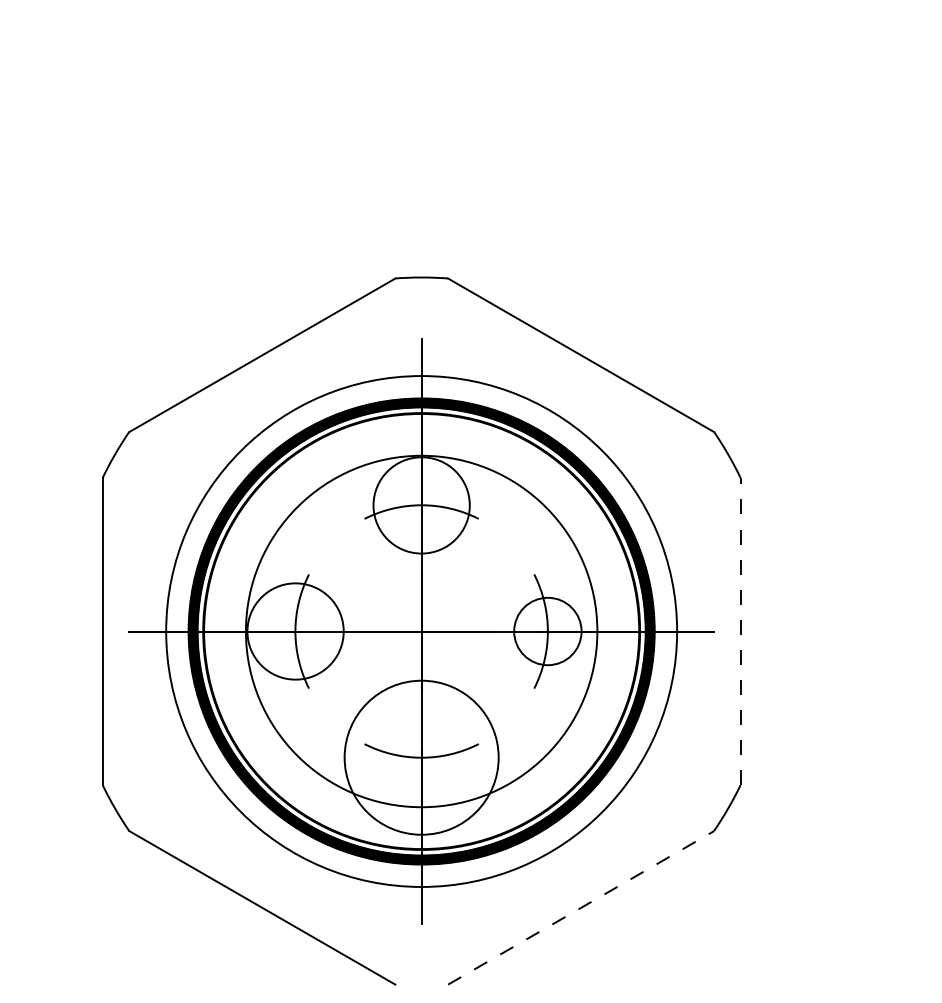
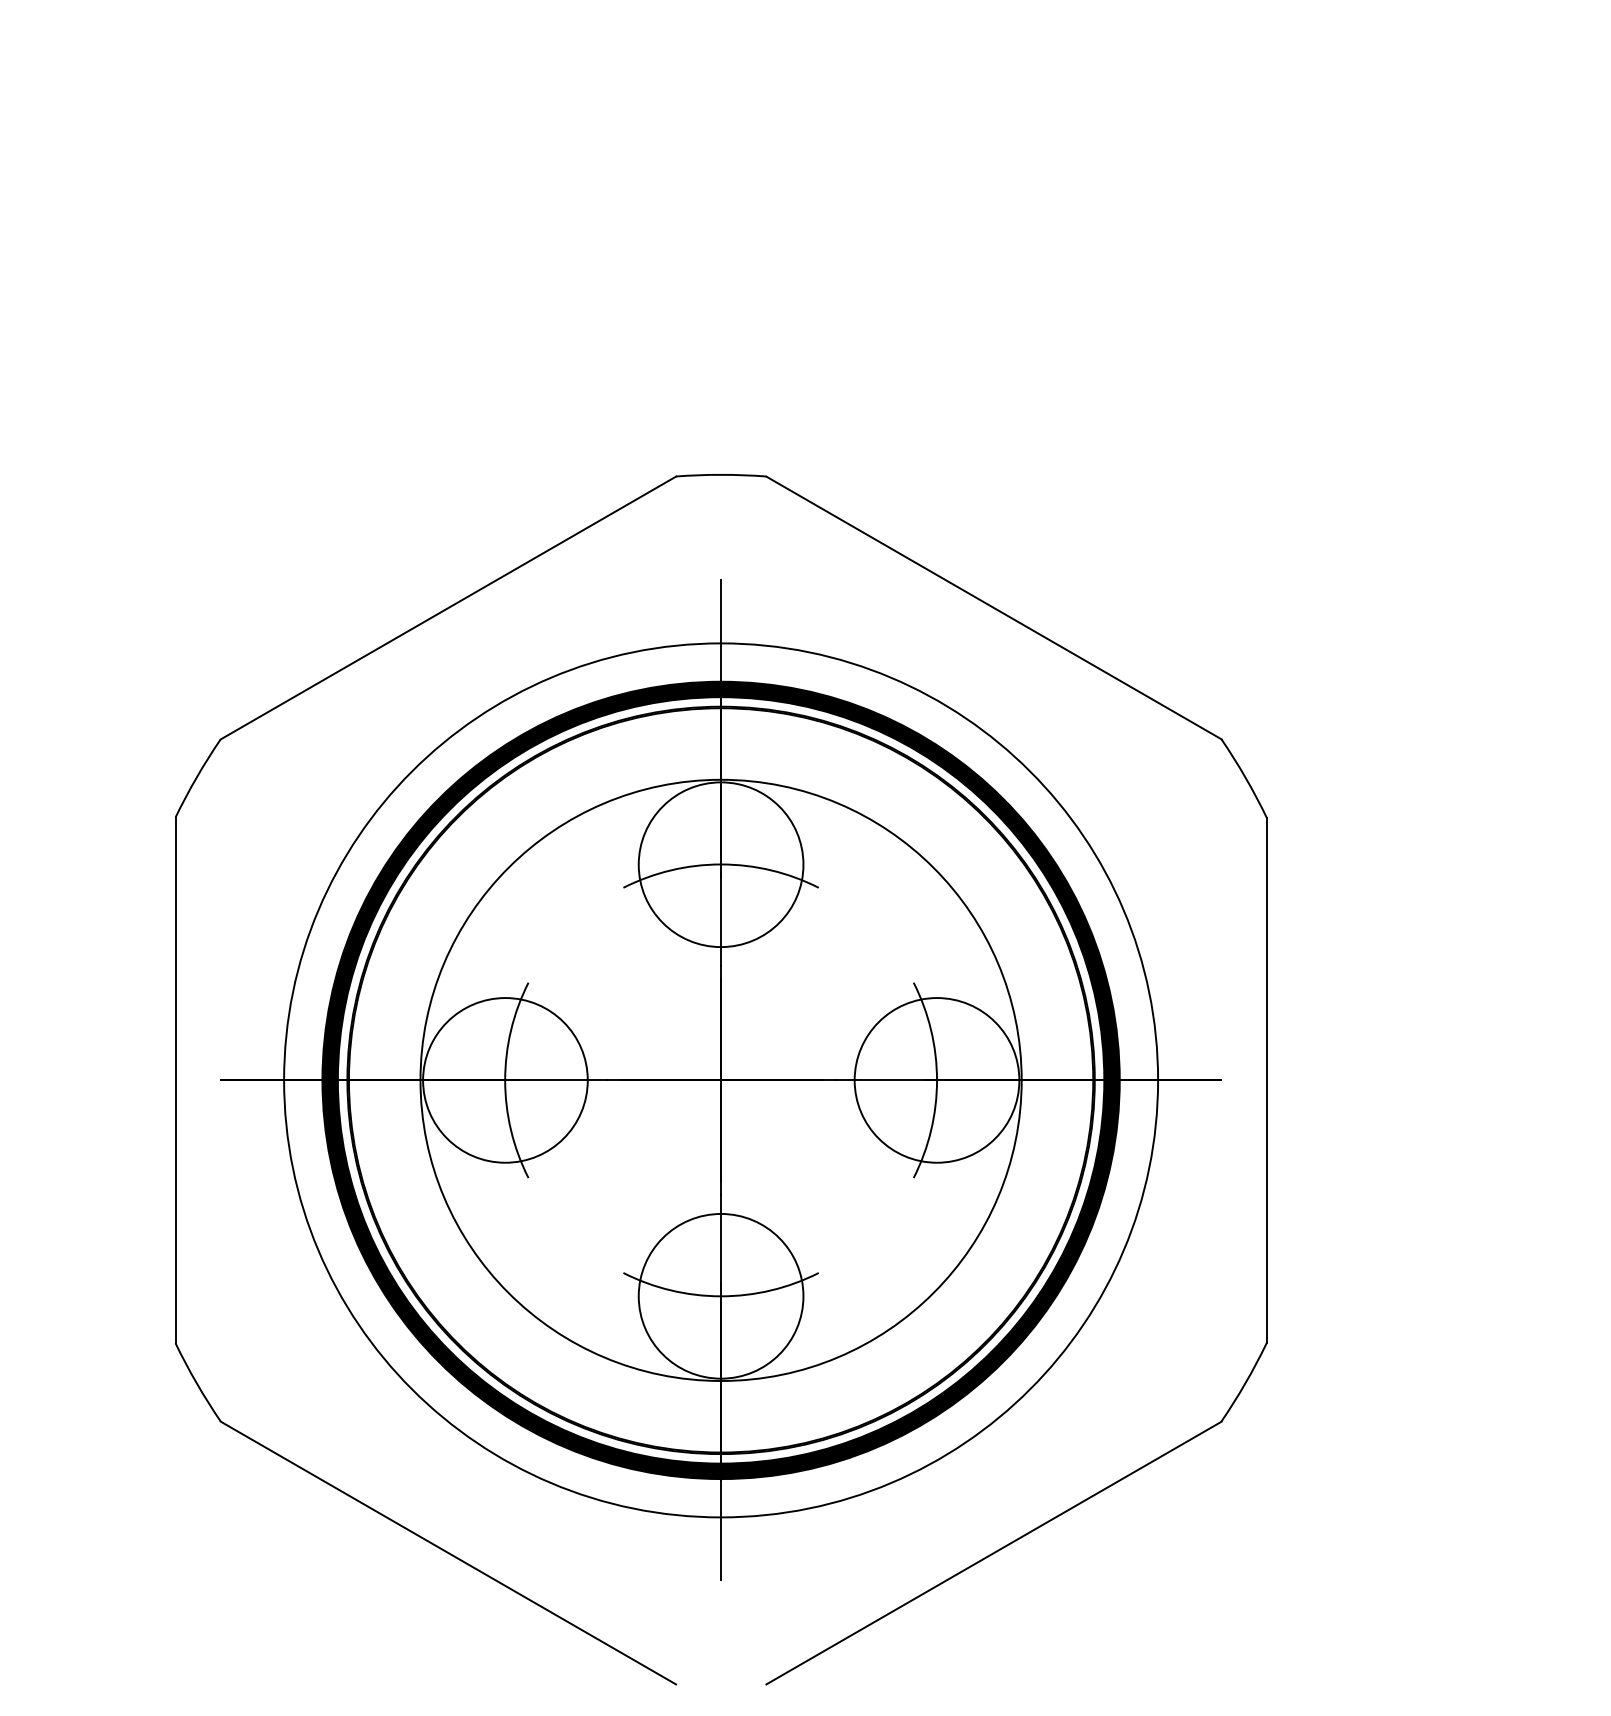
circle: (547, 631) -> (936, 1080), size x1.43
line: (740, 631) -> (1266, 1080), dashed -> solid
circle: (421, 757) -> (720, 1295), size x0.62
line: (581, 907) -> (994, 1552), dashed -> solid

